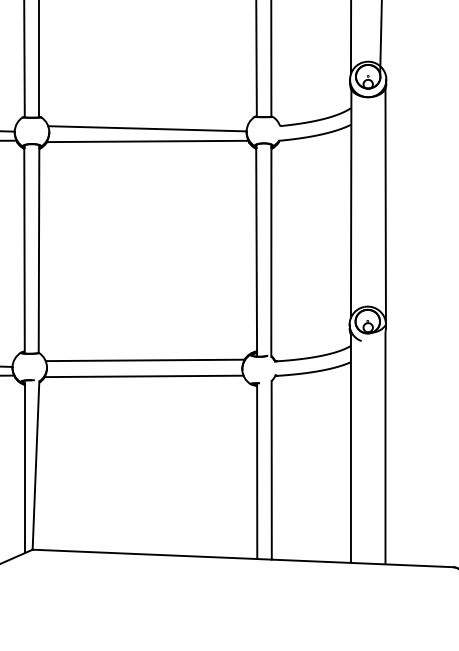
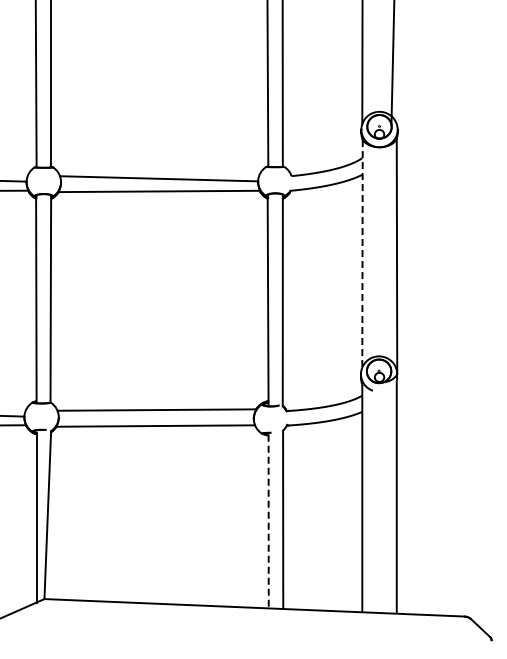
line: (351, 203) -> (362, 253), solid -> dashed
line: (257, 472) -> (268, 521), solid -> dashed

